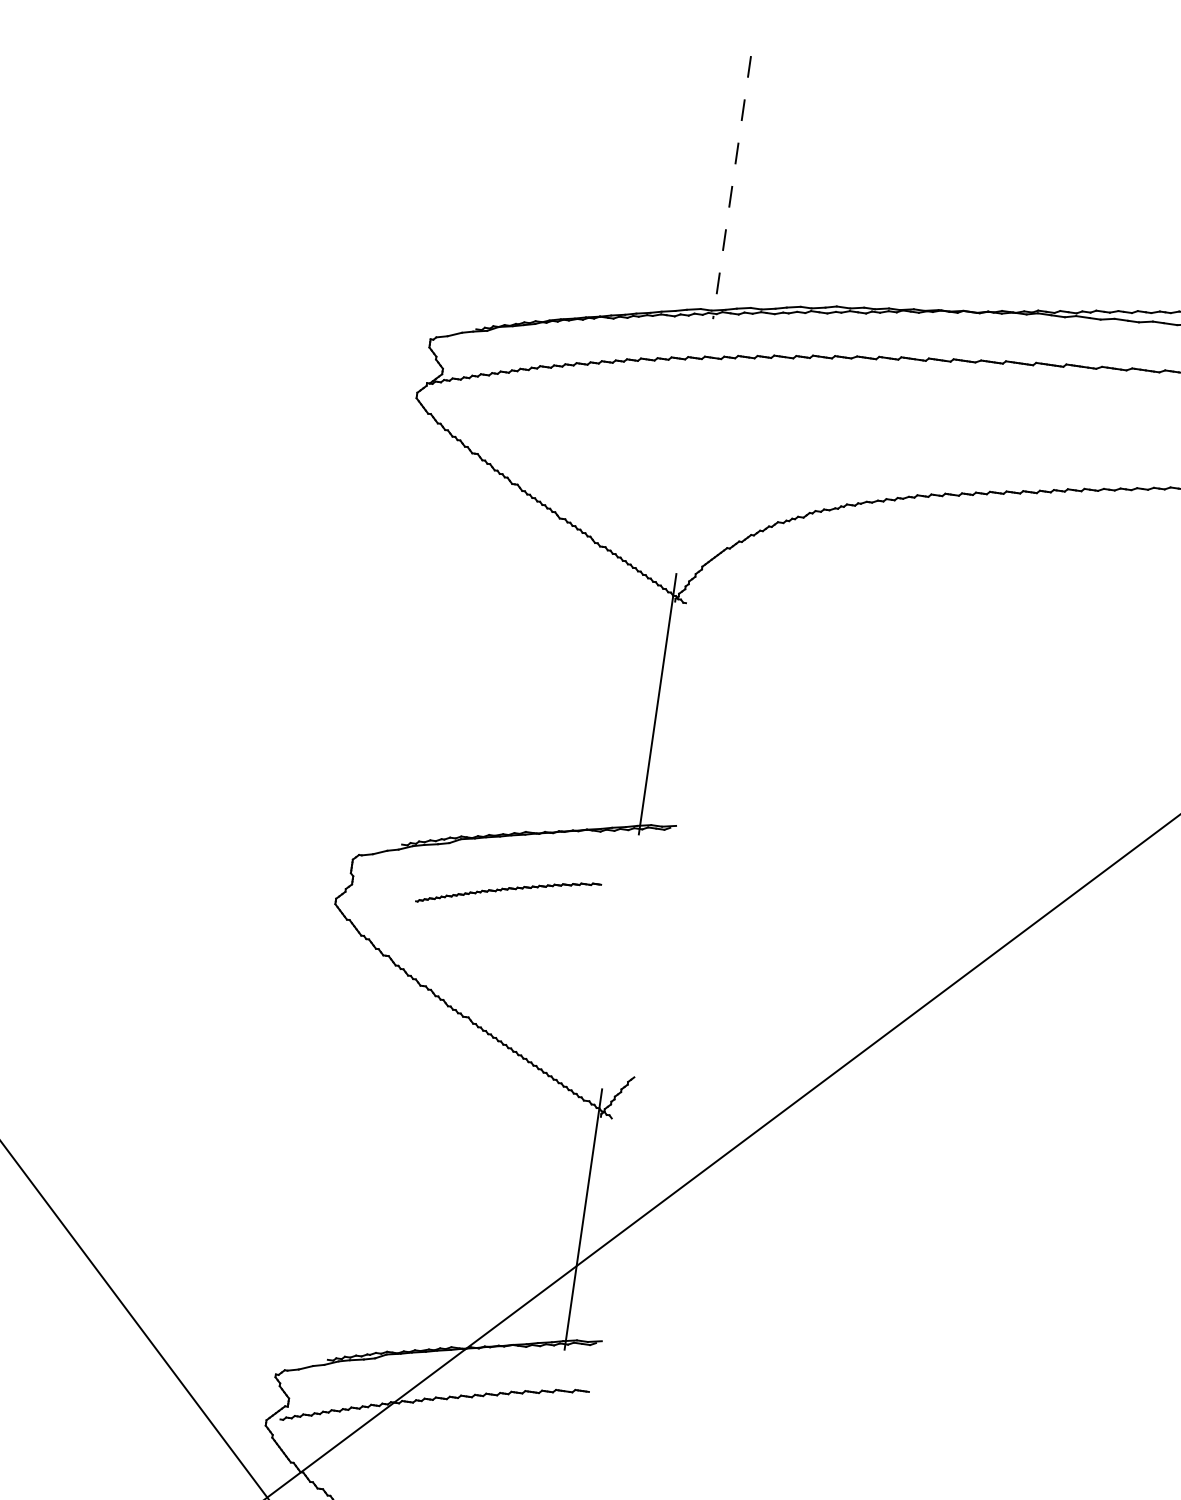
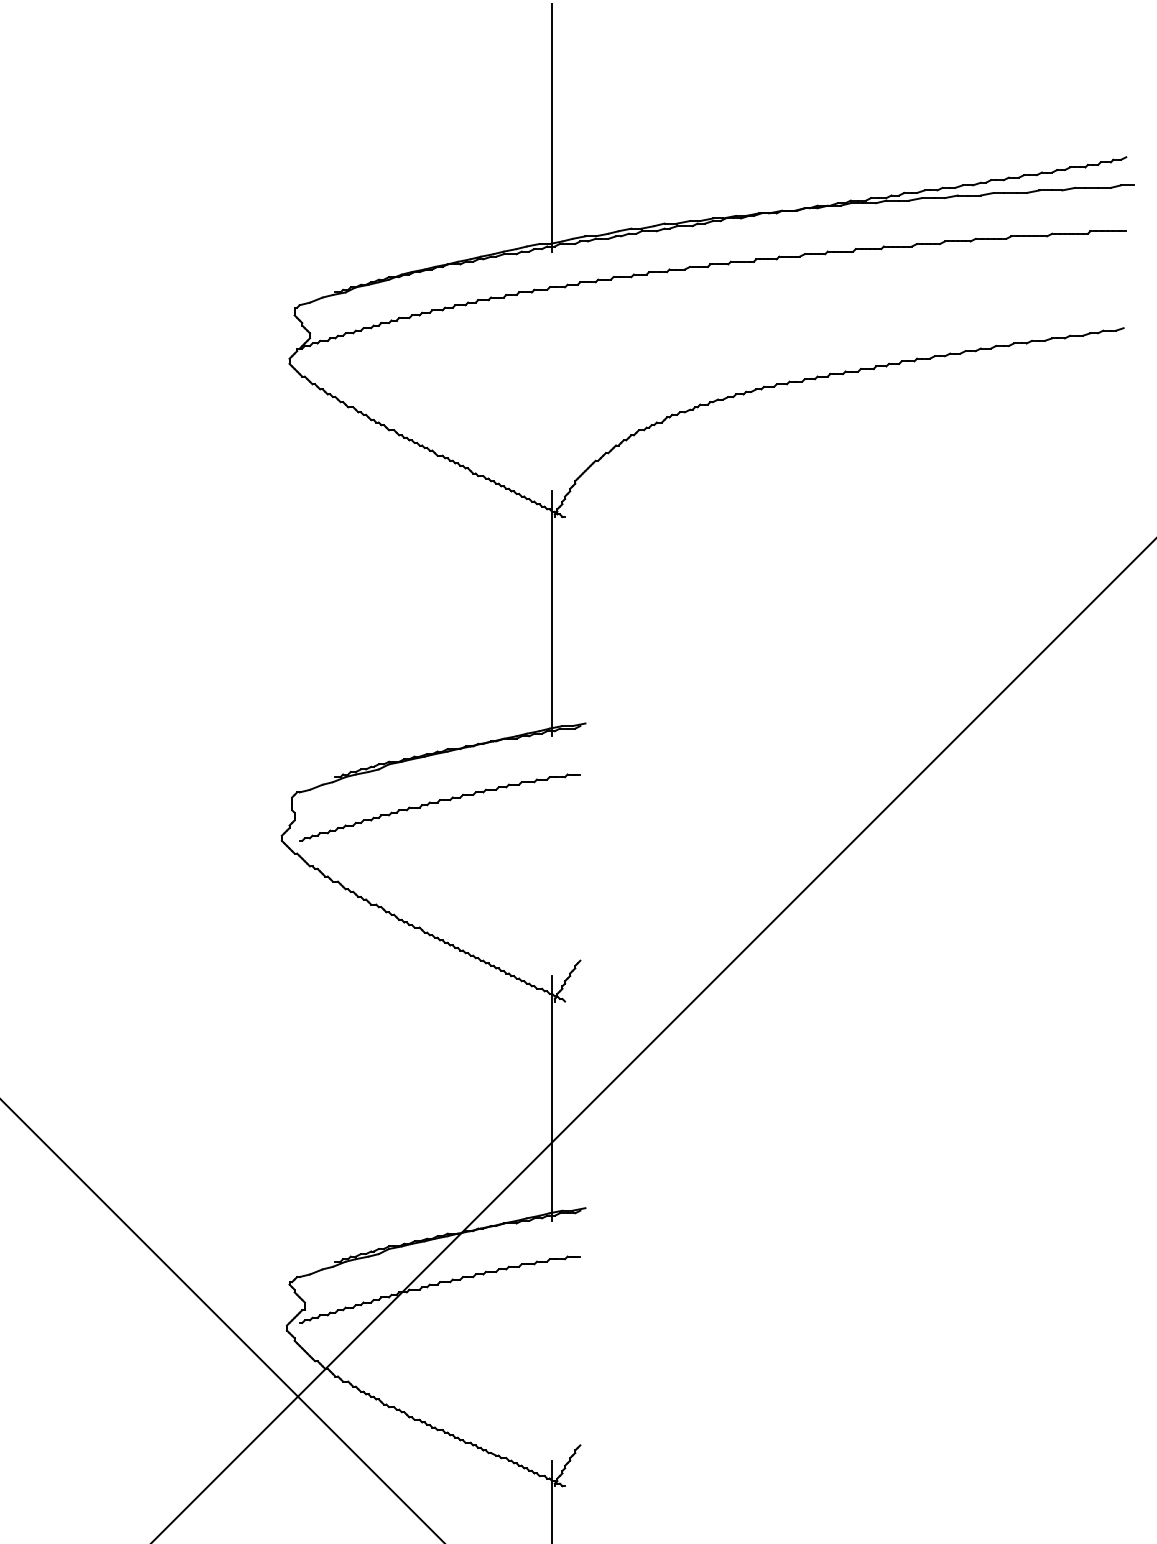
line: (732, 187) -> (552, 127), dashed -> solid
part: (508, 892) -> (439, 807), size x1.67

